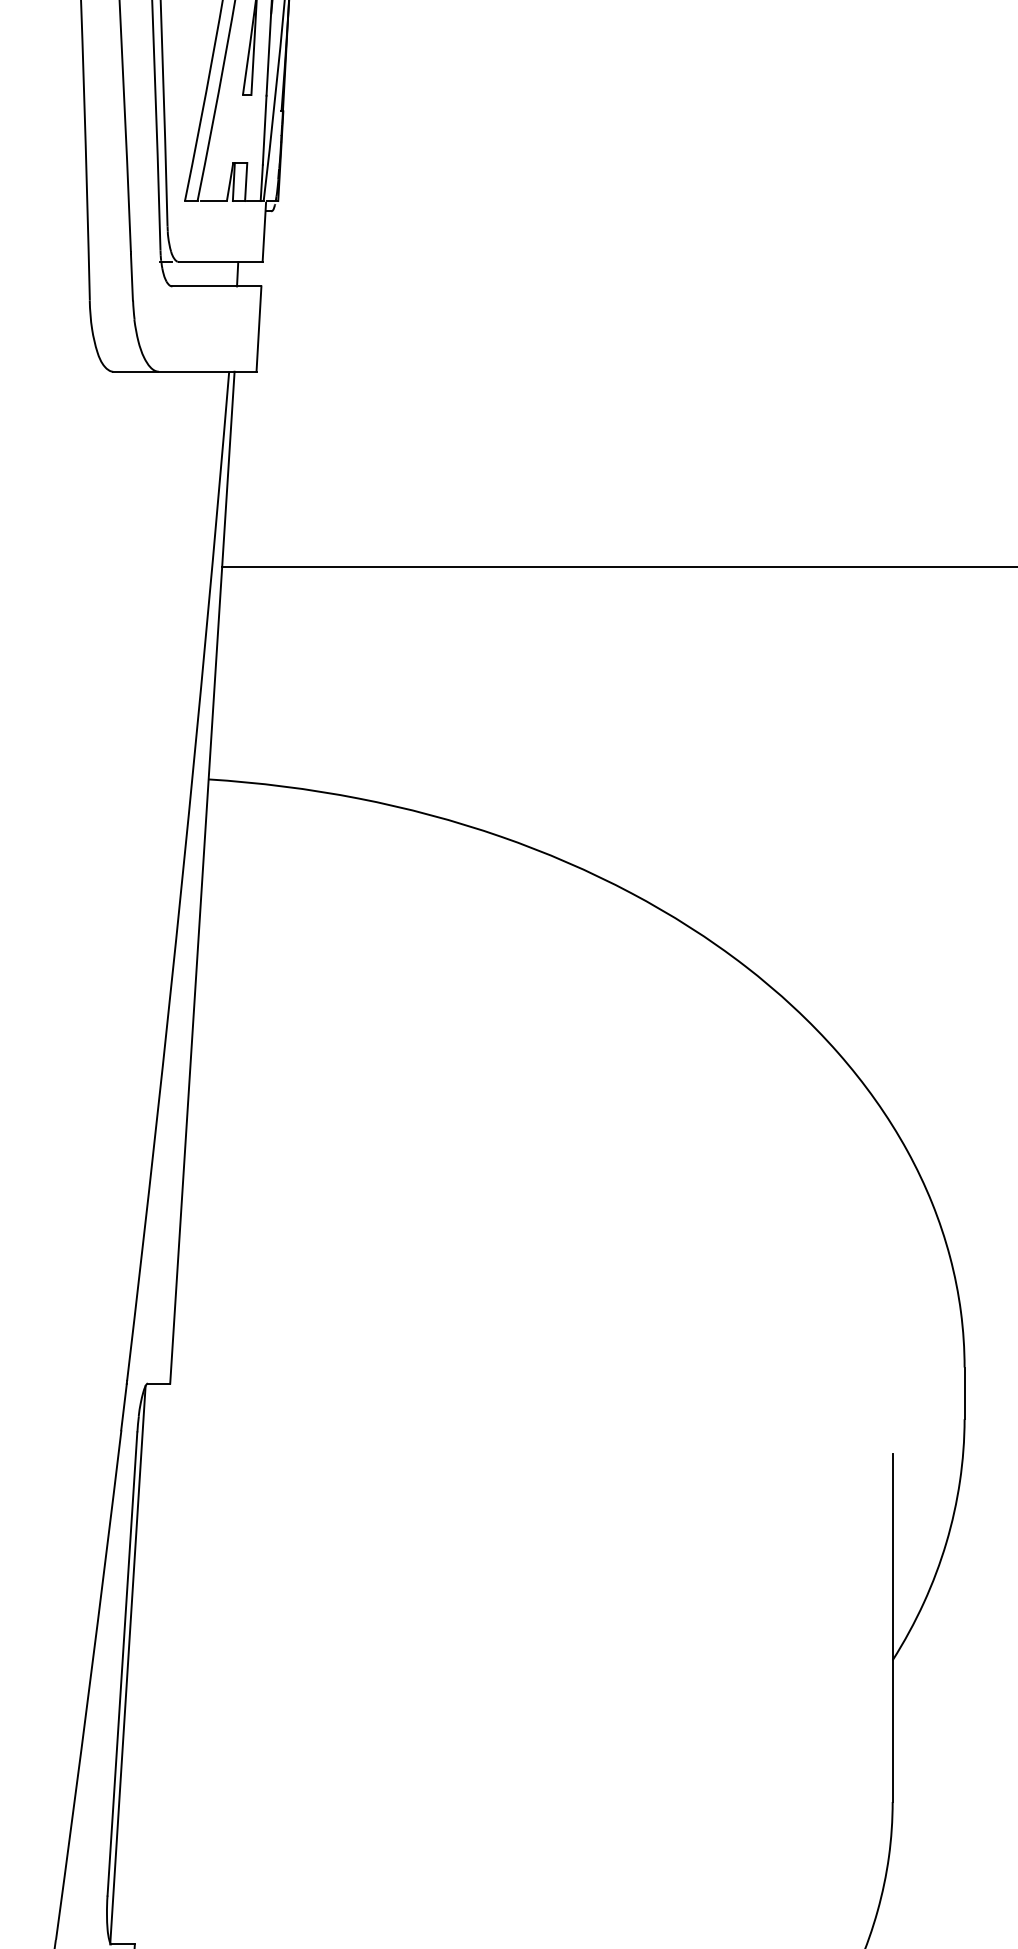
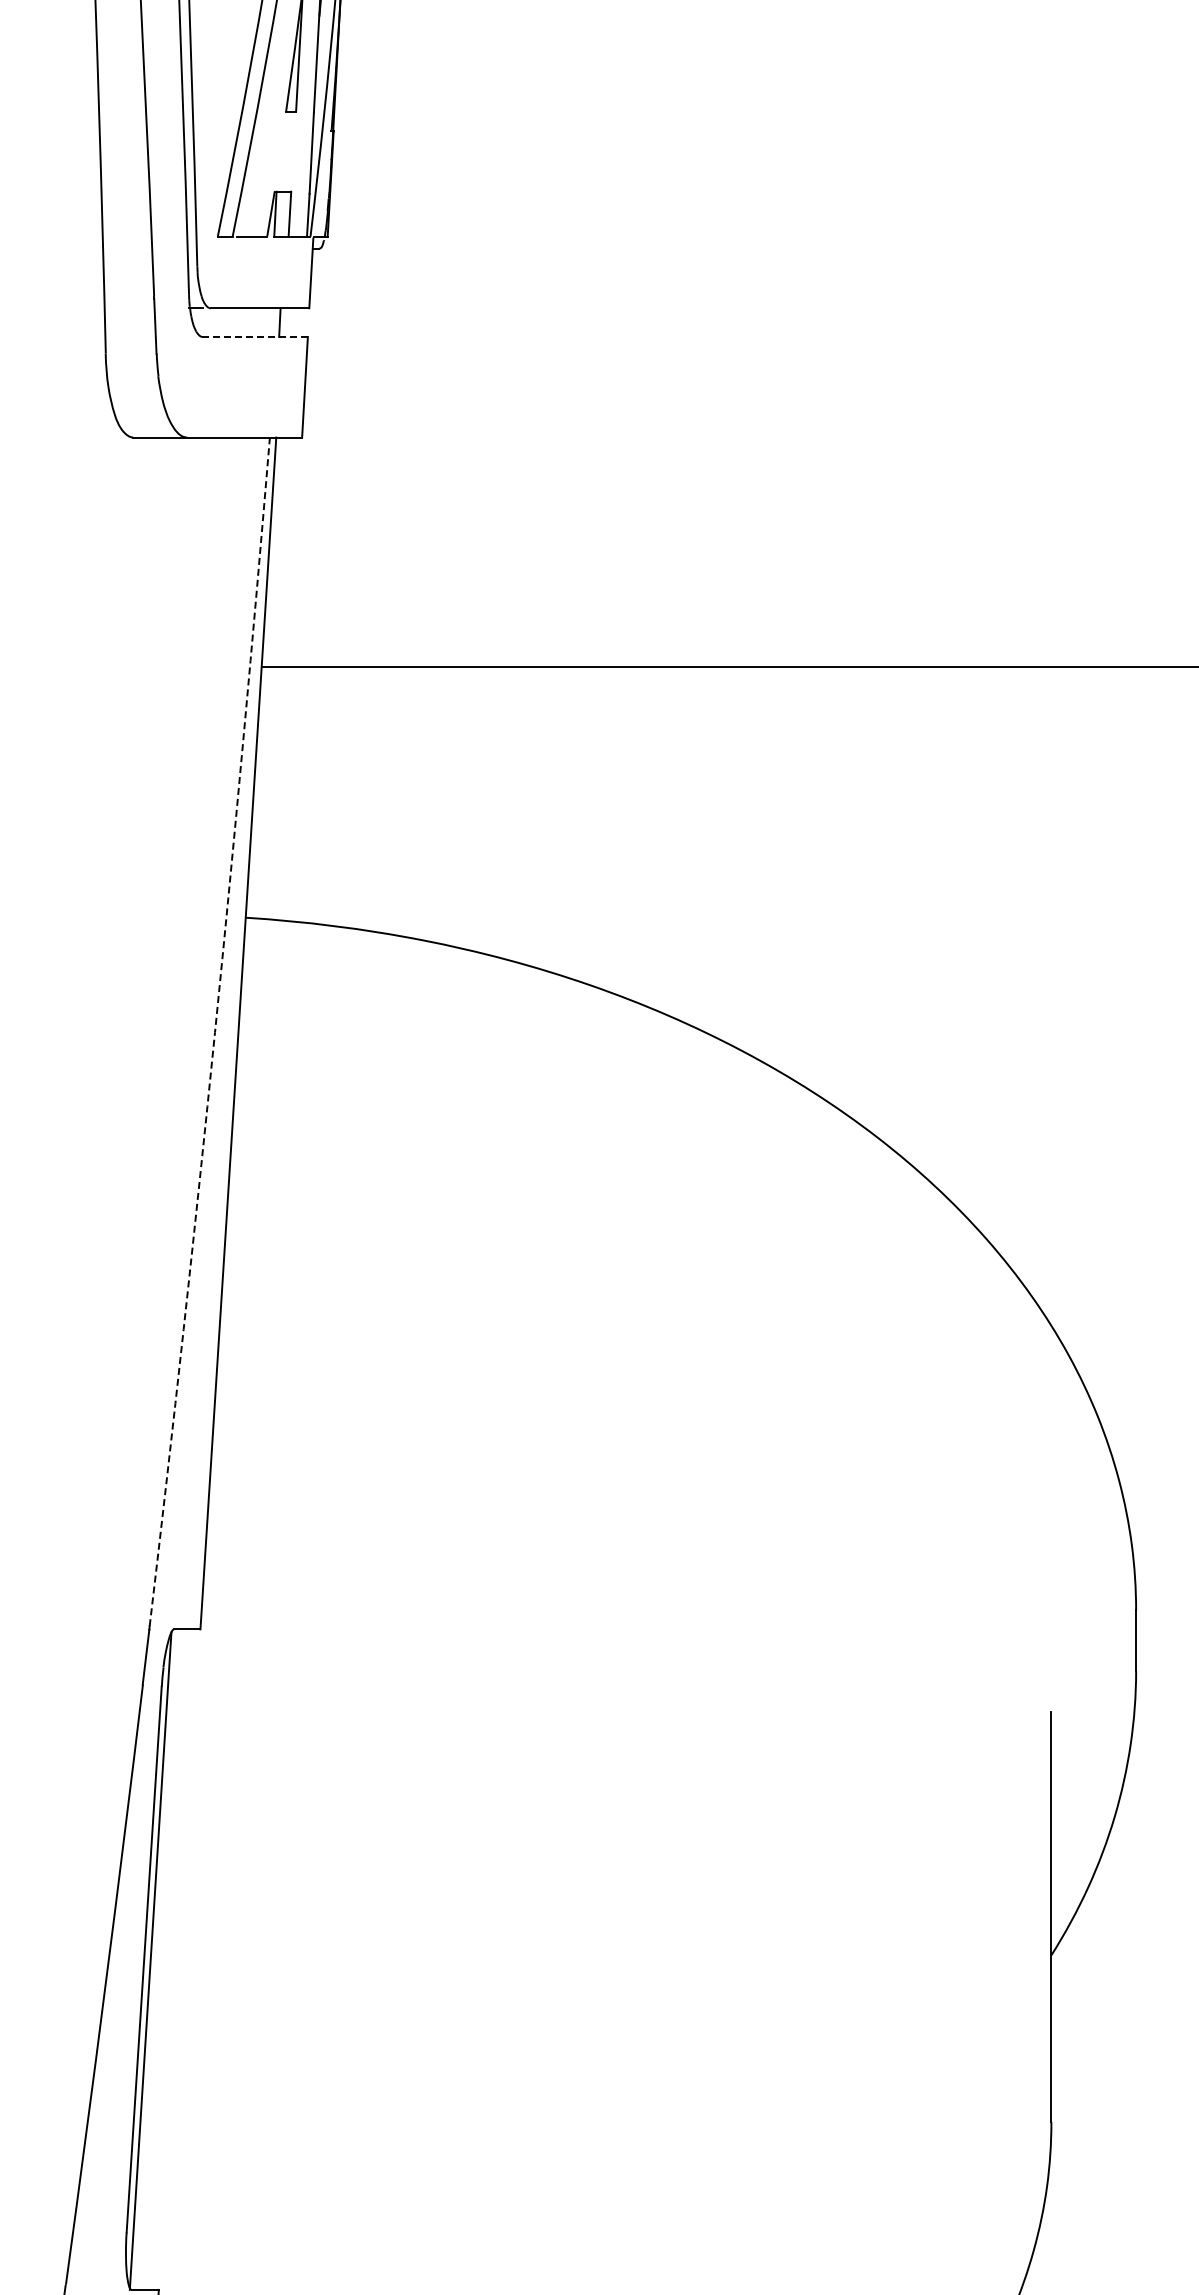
line: (216, 286) -> (254, 337), solid -> dashed
arc: (182, 876) -> (215, 1032), solid -> dashed

